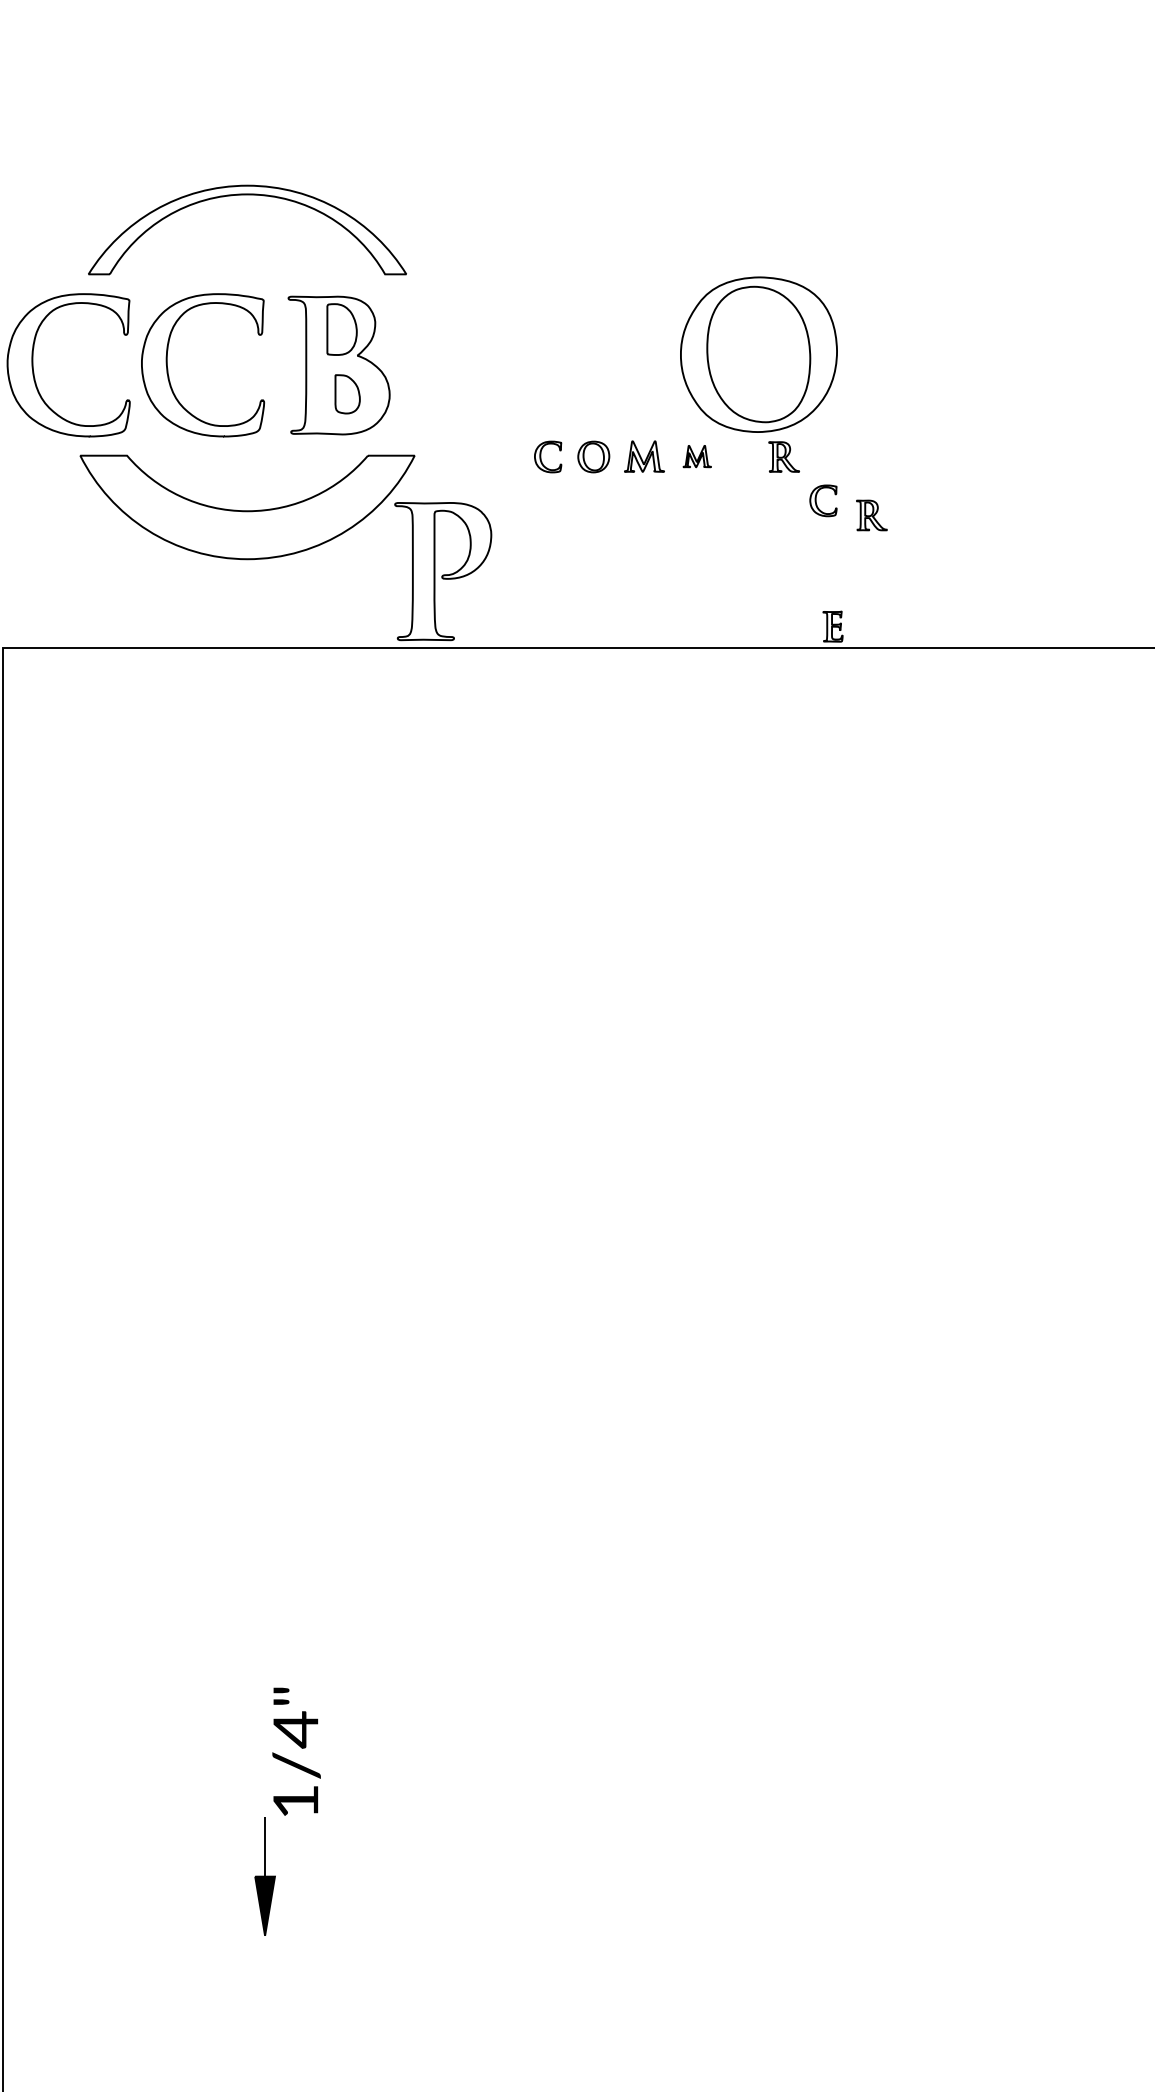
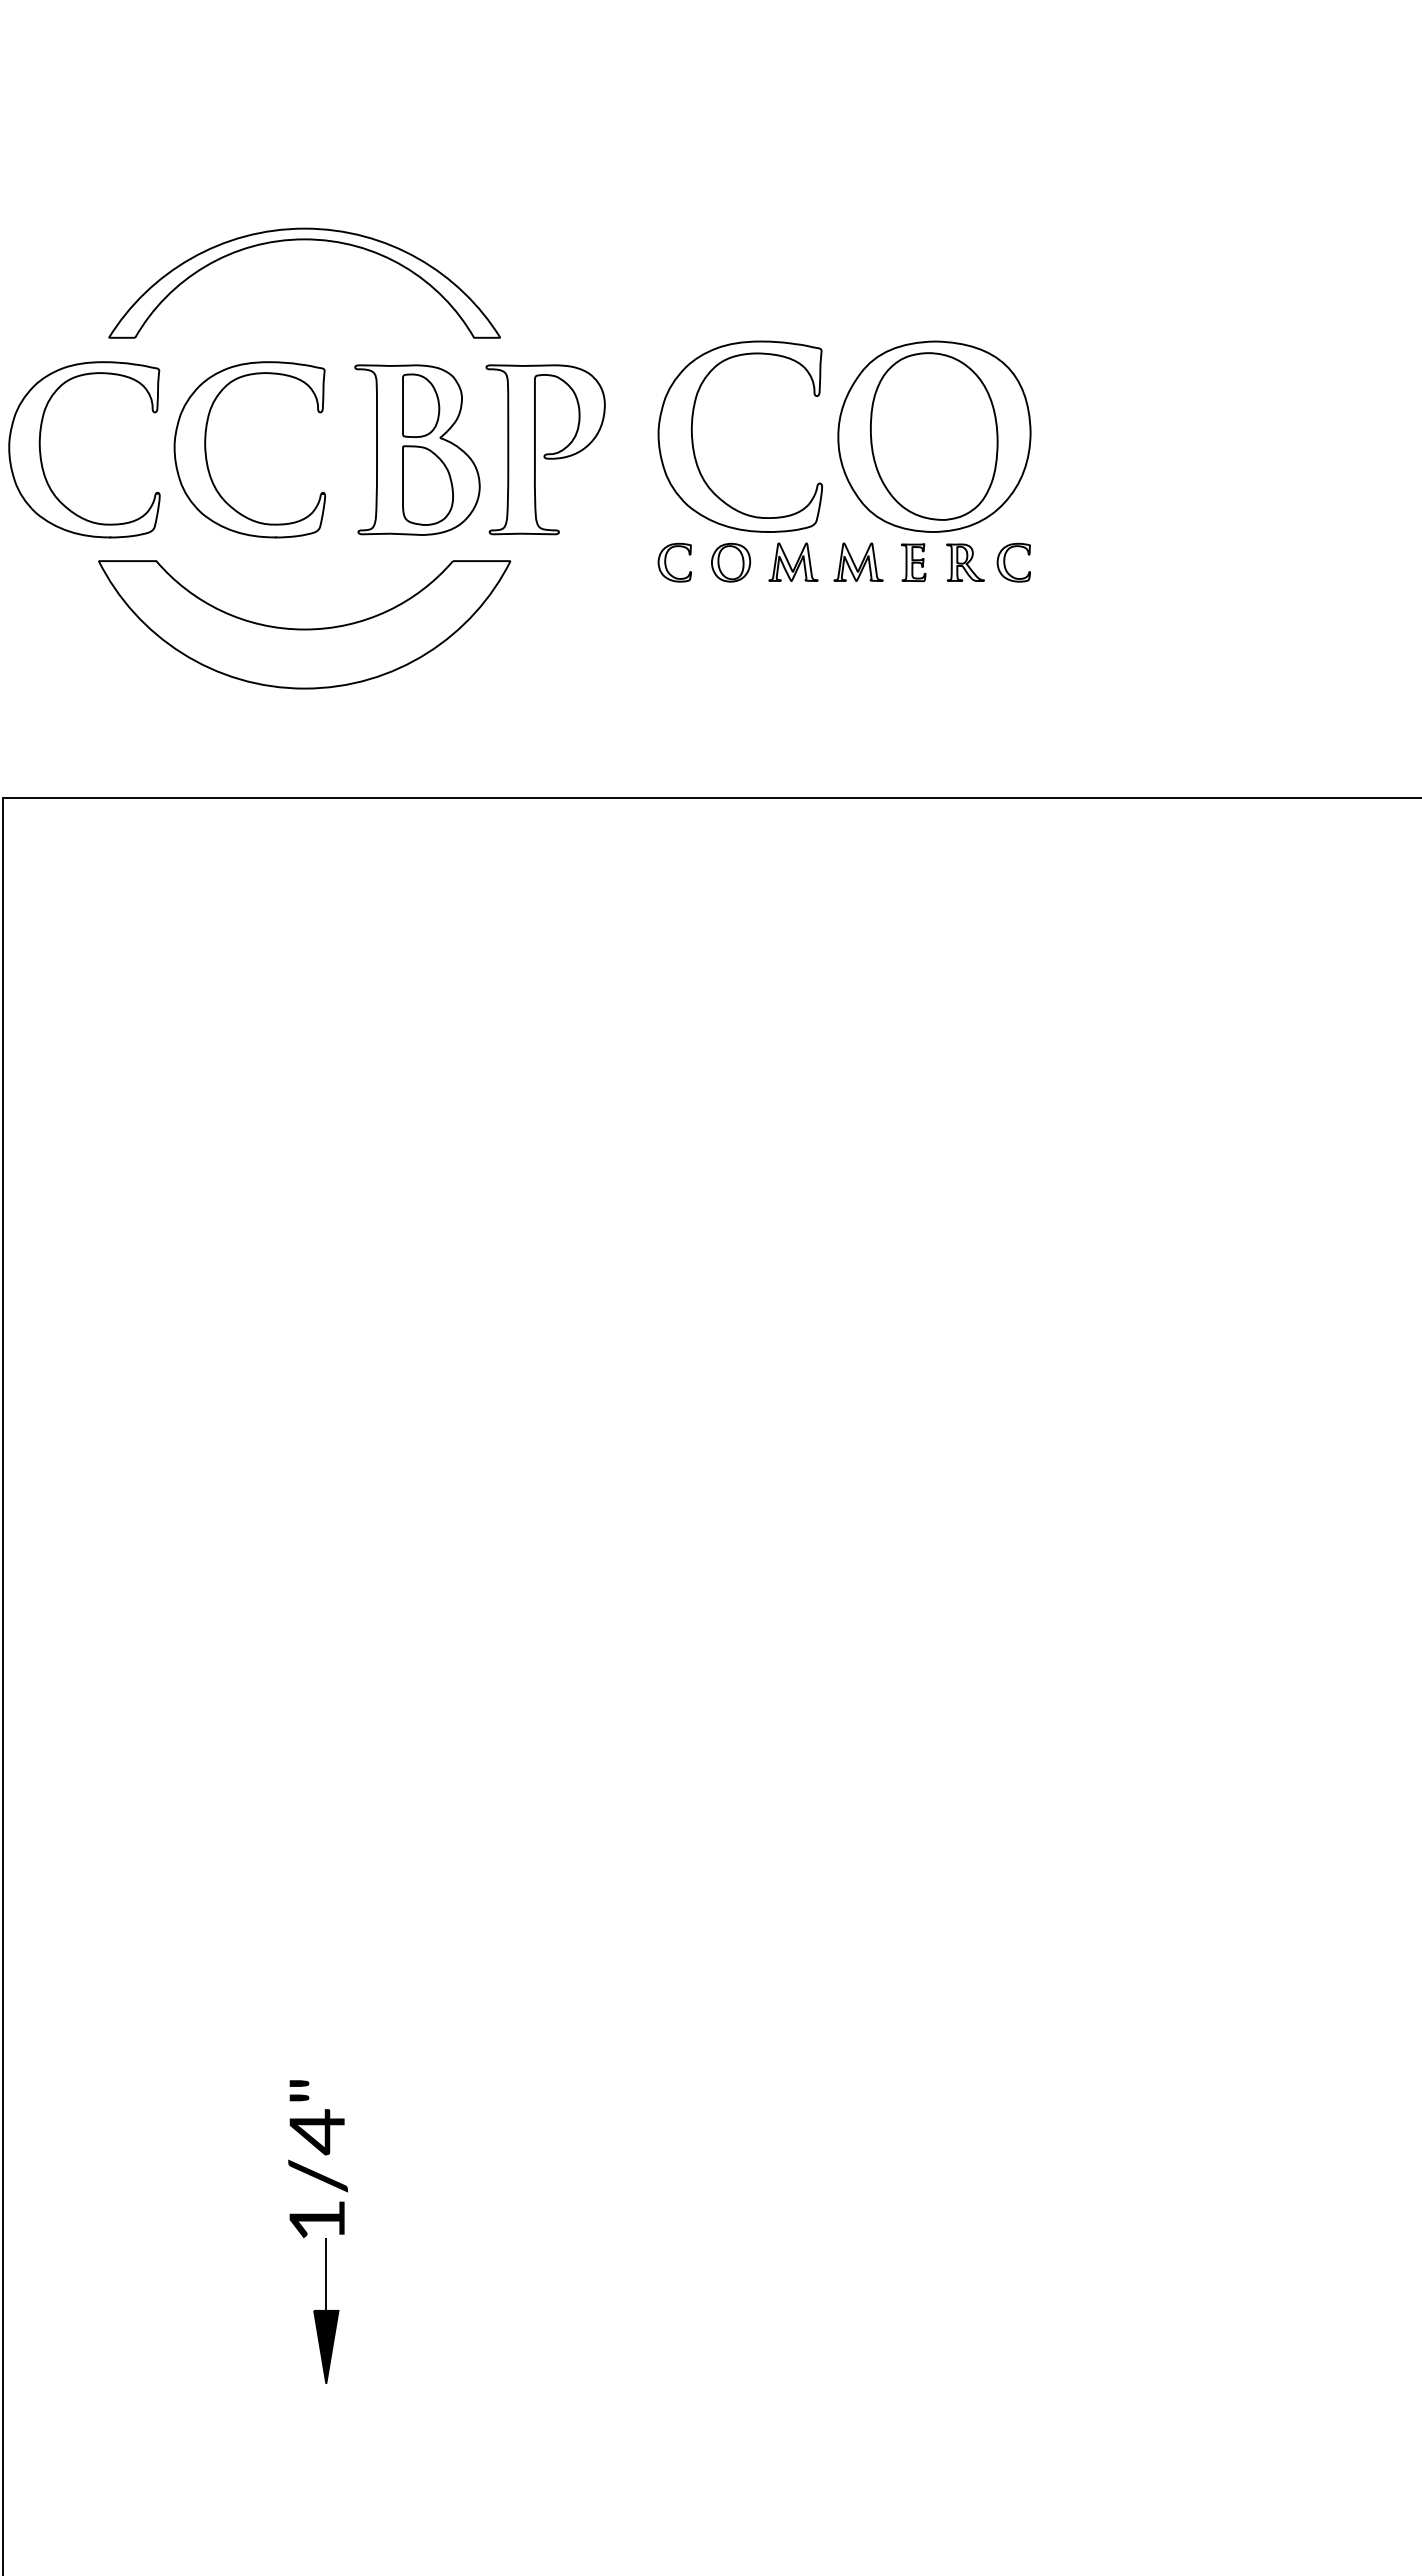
part: (563, 356) -> (693, 438), added
part: (347, 394) -> (427, 485), size x1.67
part: (697, 456) -> (858, 561), size x1.43
part: (816, 500) -> (1005, 562), moved
part: (871, 515) -> (1073, 634), removed
part: (443, 571) -> (545, 449), moved
part: (832, 626) -> (913, 562), moved
text: (296, 1752) -> (317, 2159), moved

